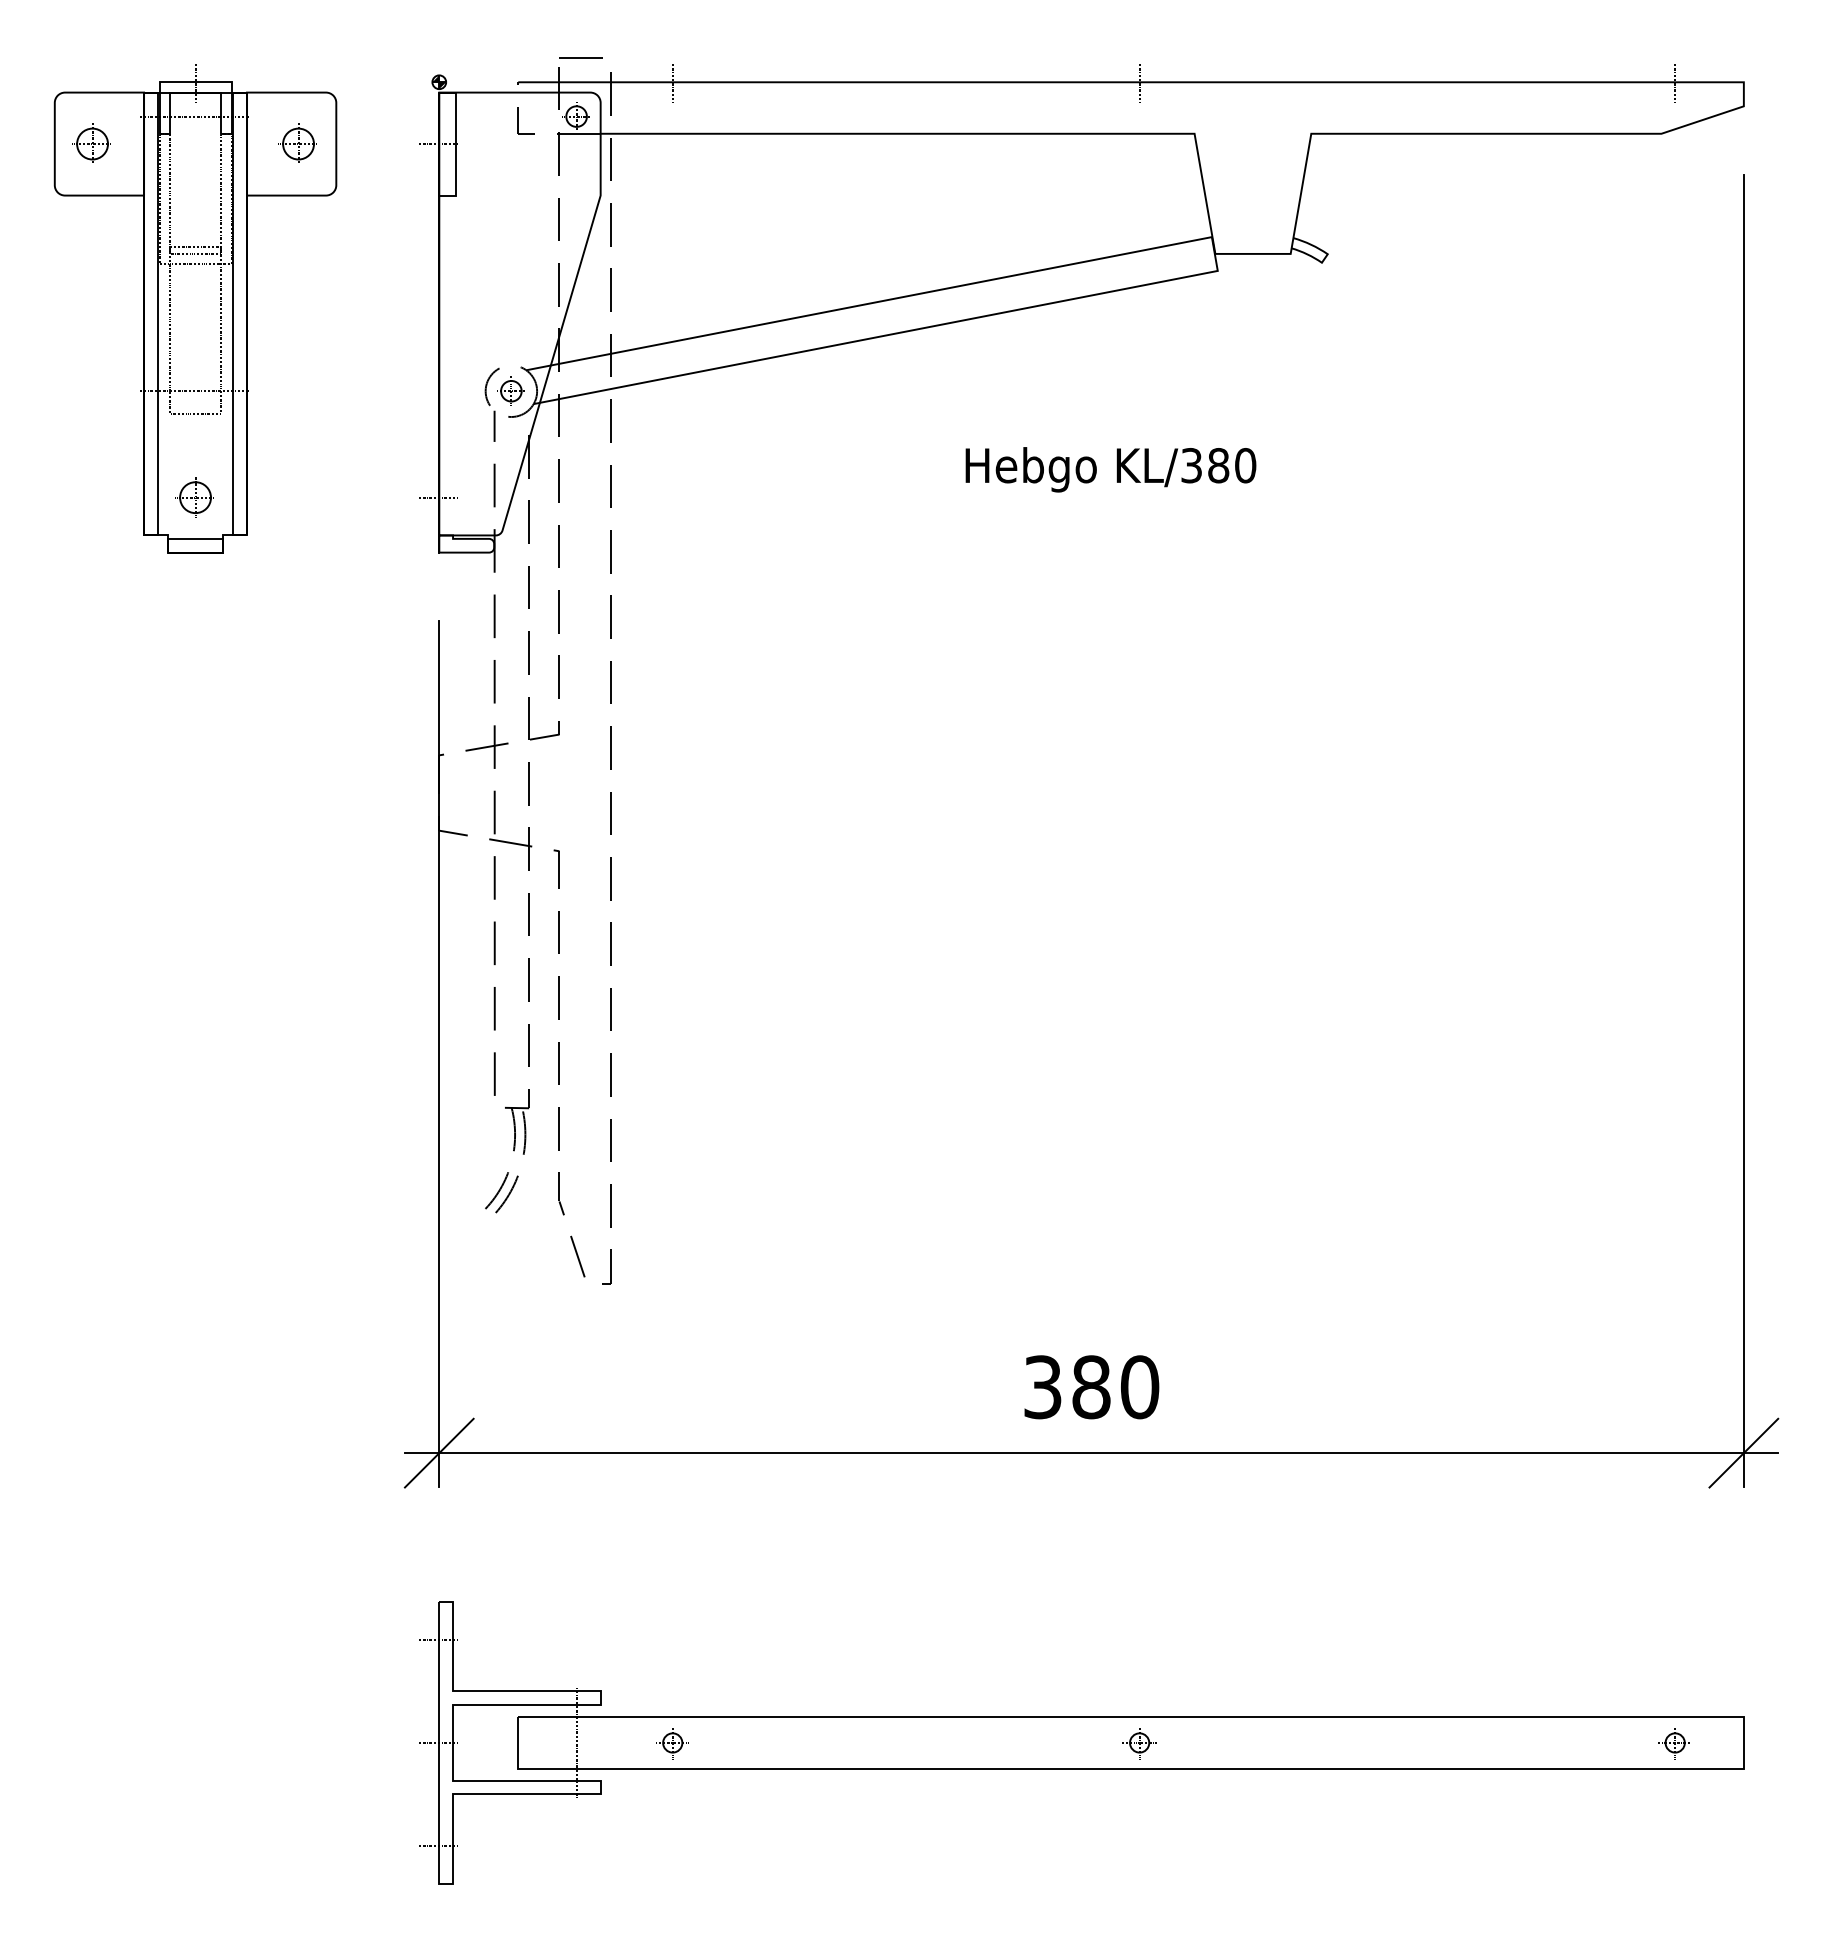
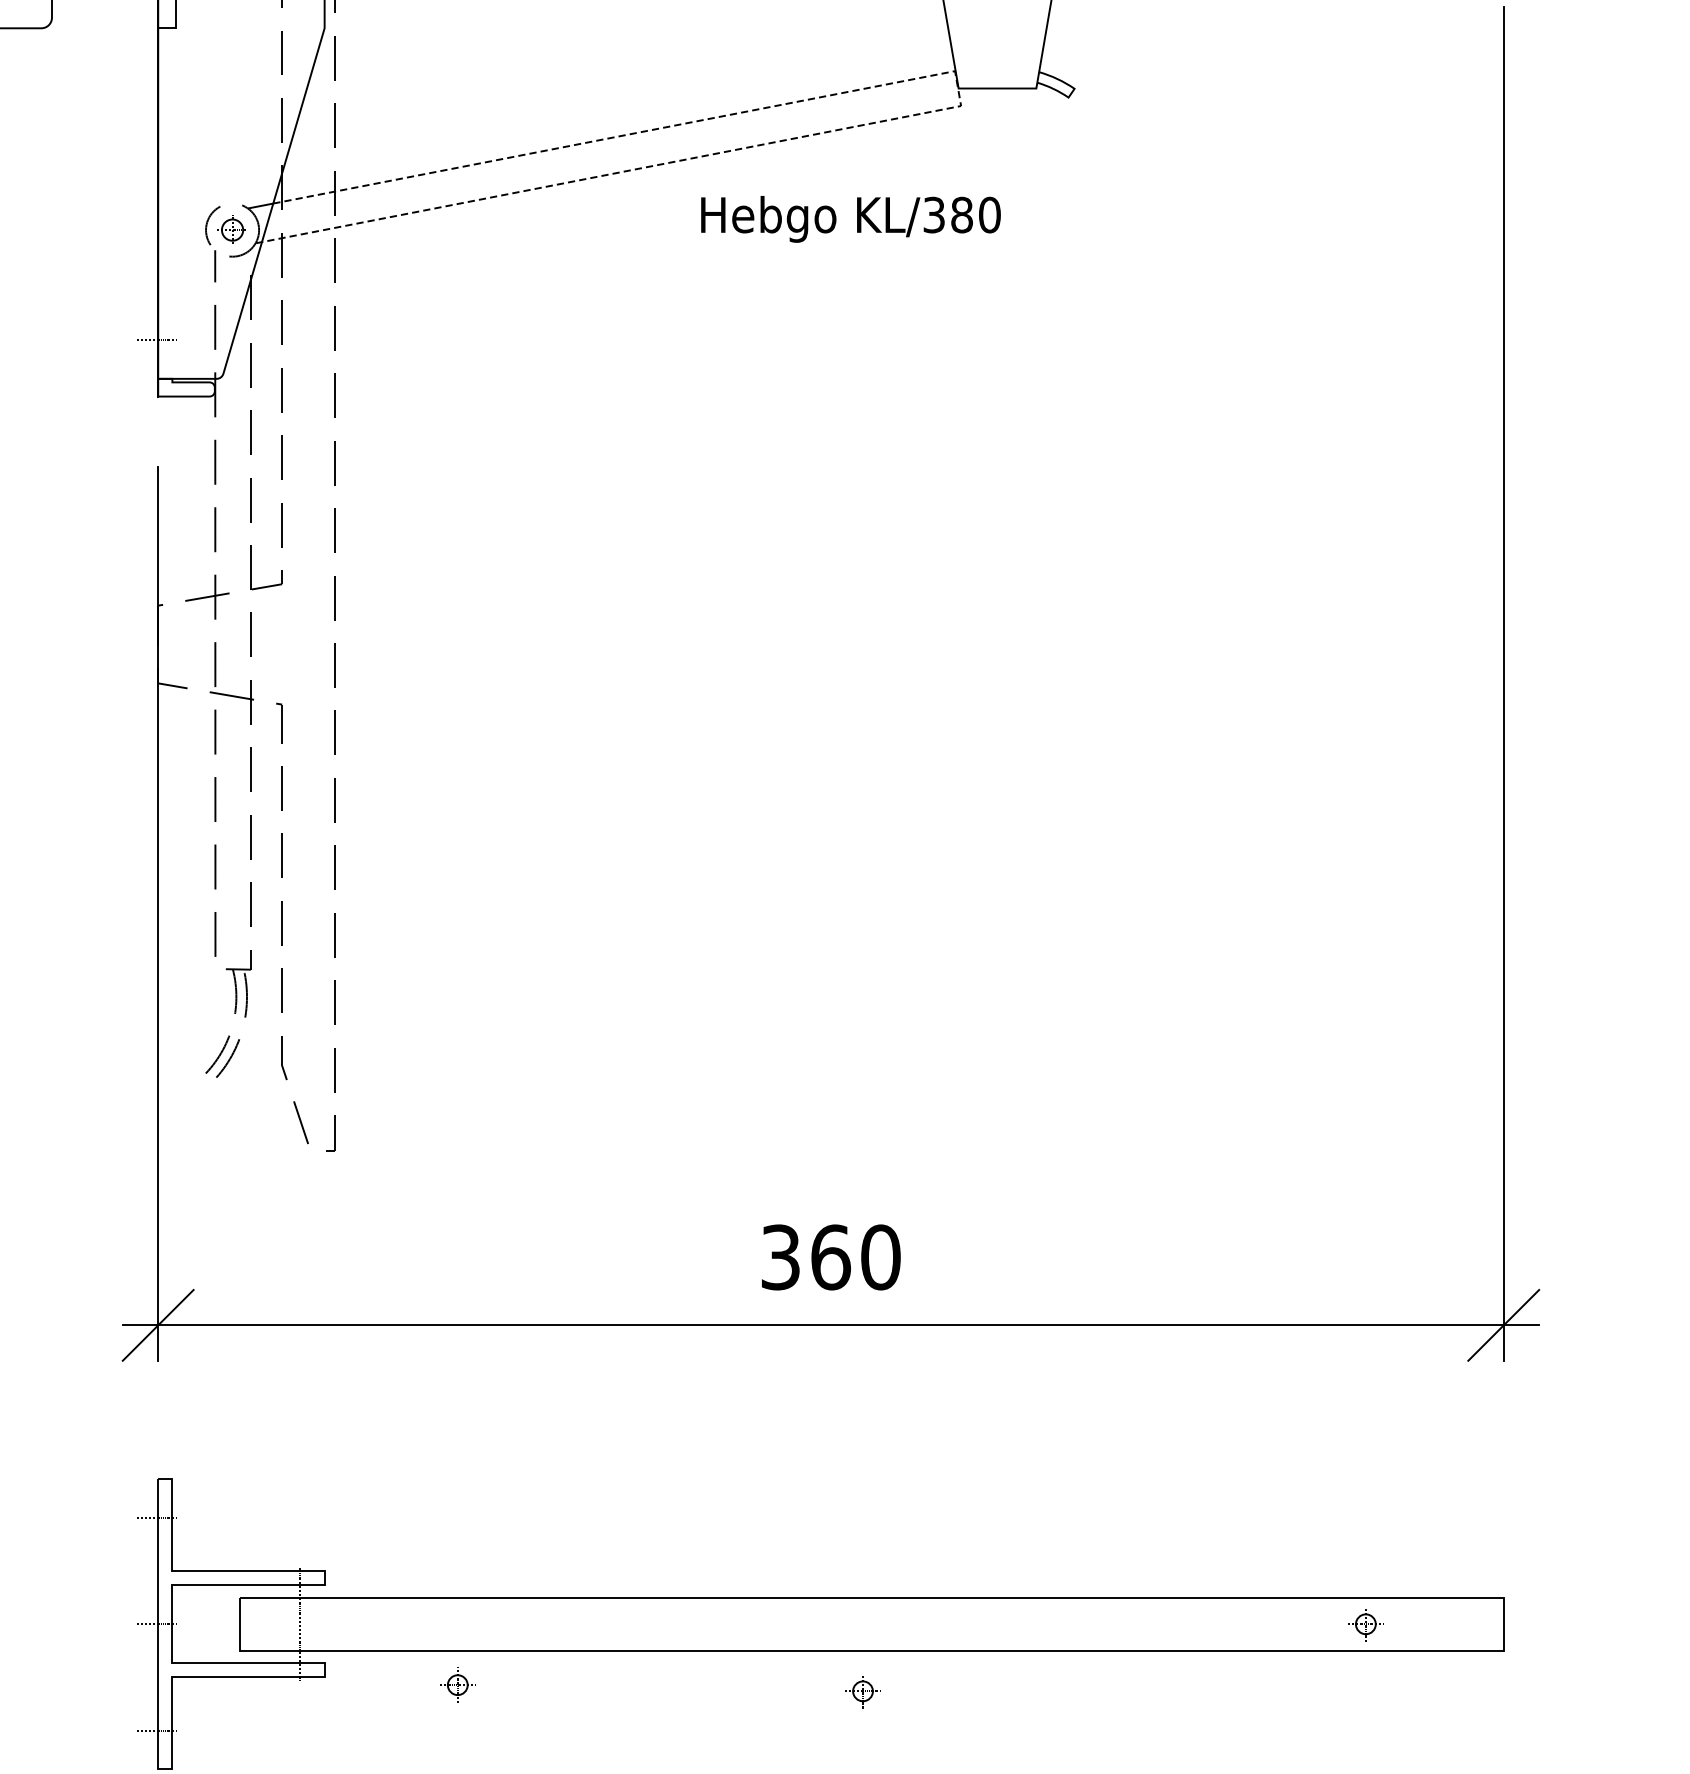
line: (1216, 265) -> (959, 100), solid -> dashed
text: (1110, 469) -> (850, 219), moved
text: (1091, 1387) -> (830, 1257), 380 -> 360
part: (672, 1743) -> (457, 1685), moved
part: (1139, 1743) -> (862, 1691), moved
part: (1673, 1743) -> (1364, 1624), moved

